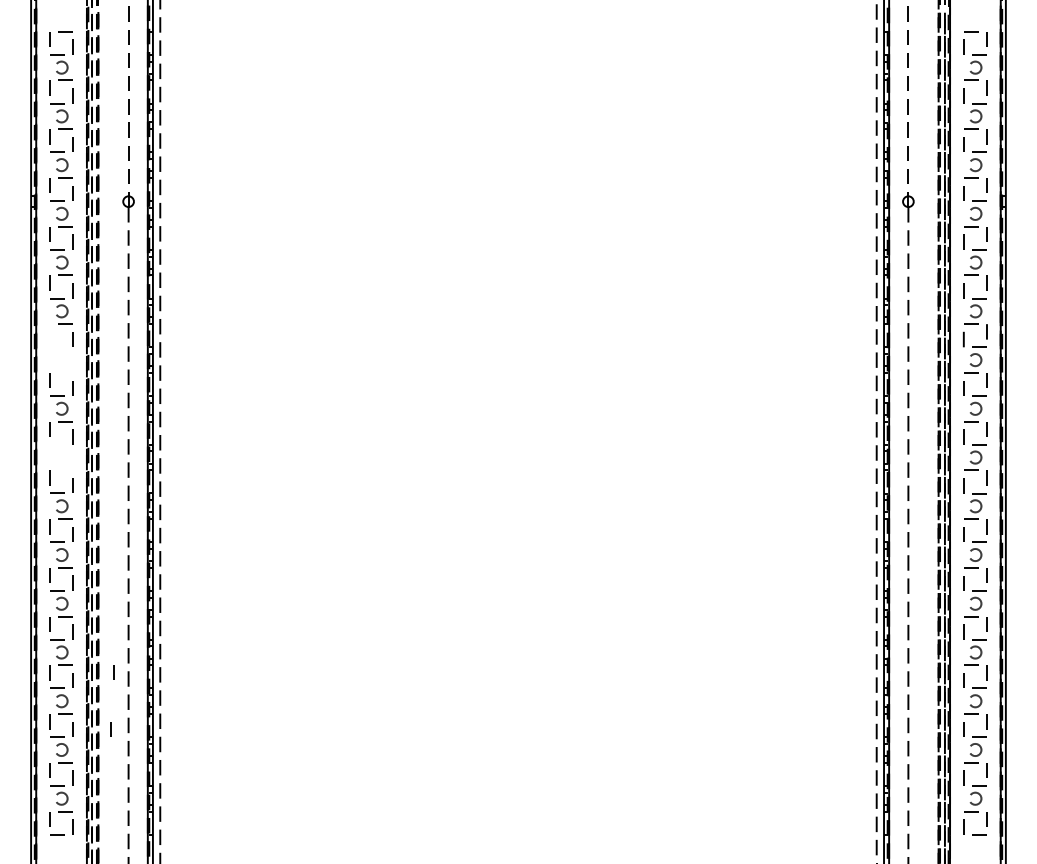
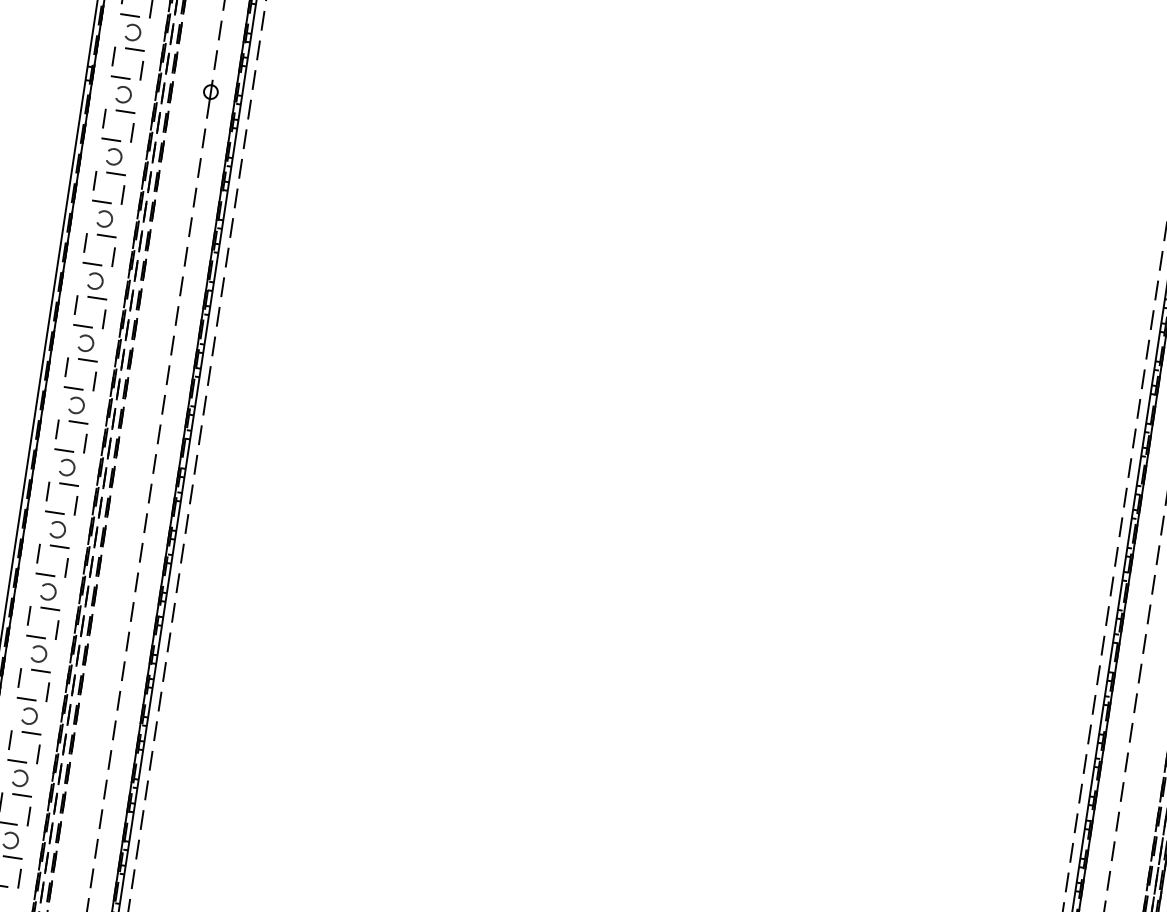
part: (60, 348) -> (95, 266), added
part: (61, 457) -> (76, 405), added
line: (113, 672) -> (100, 689), removed
line: (110, 729) -> (86, 761), removed

